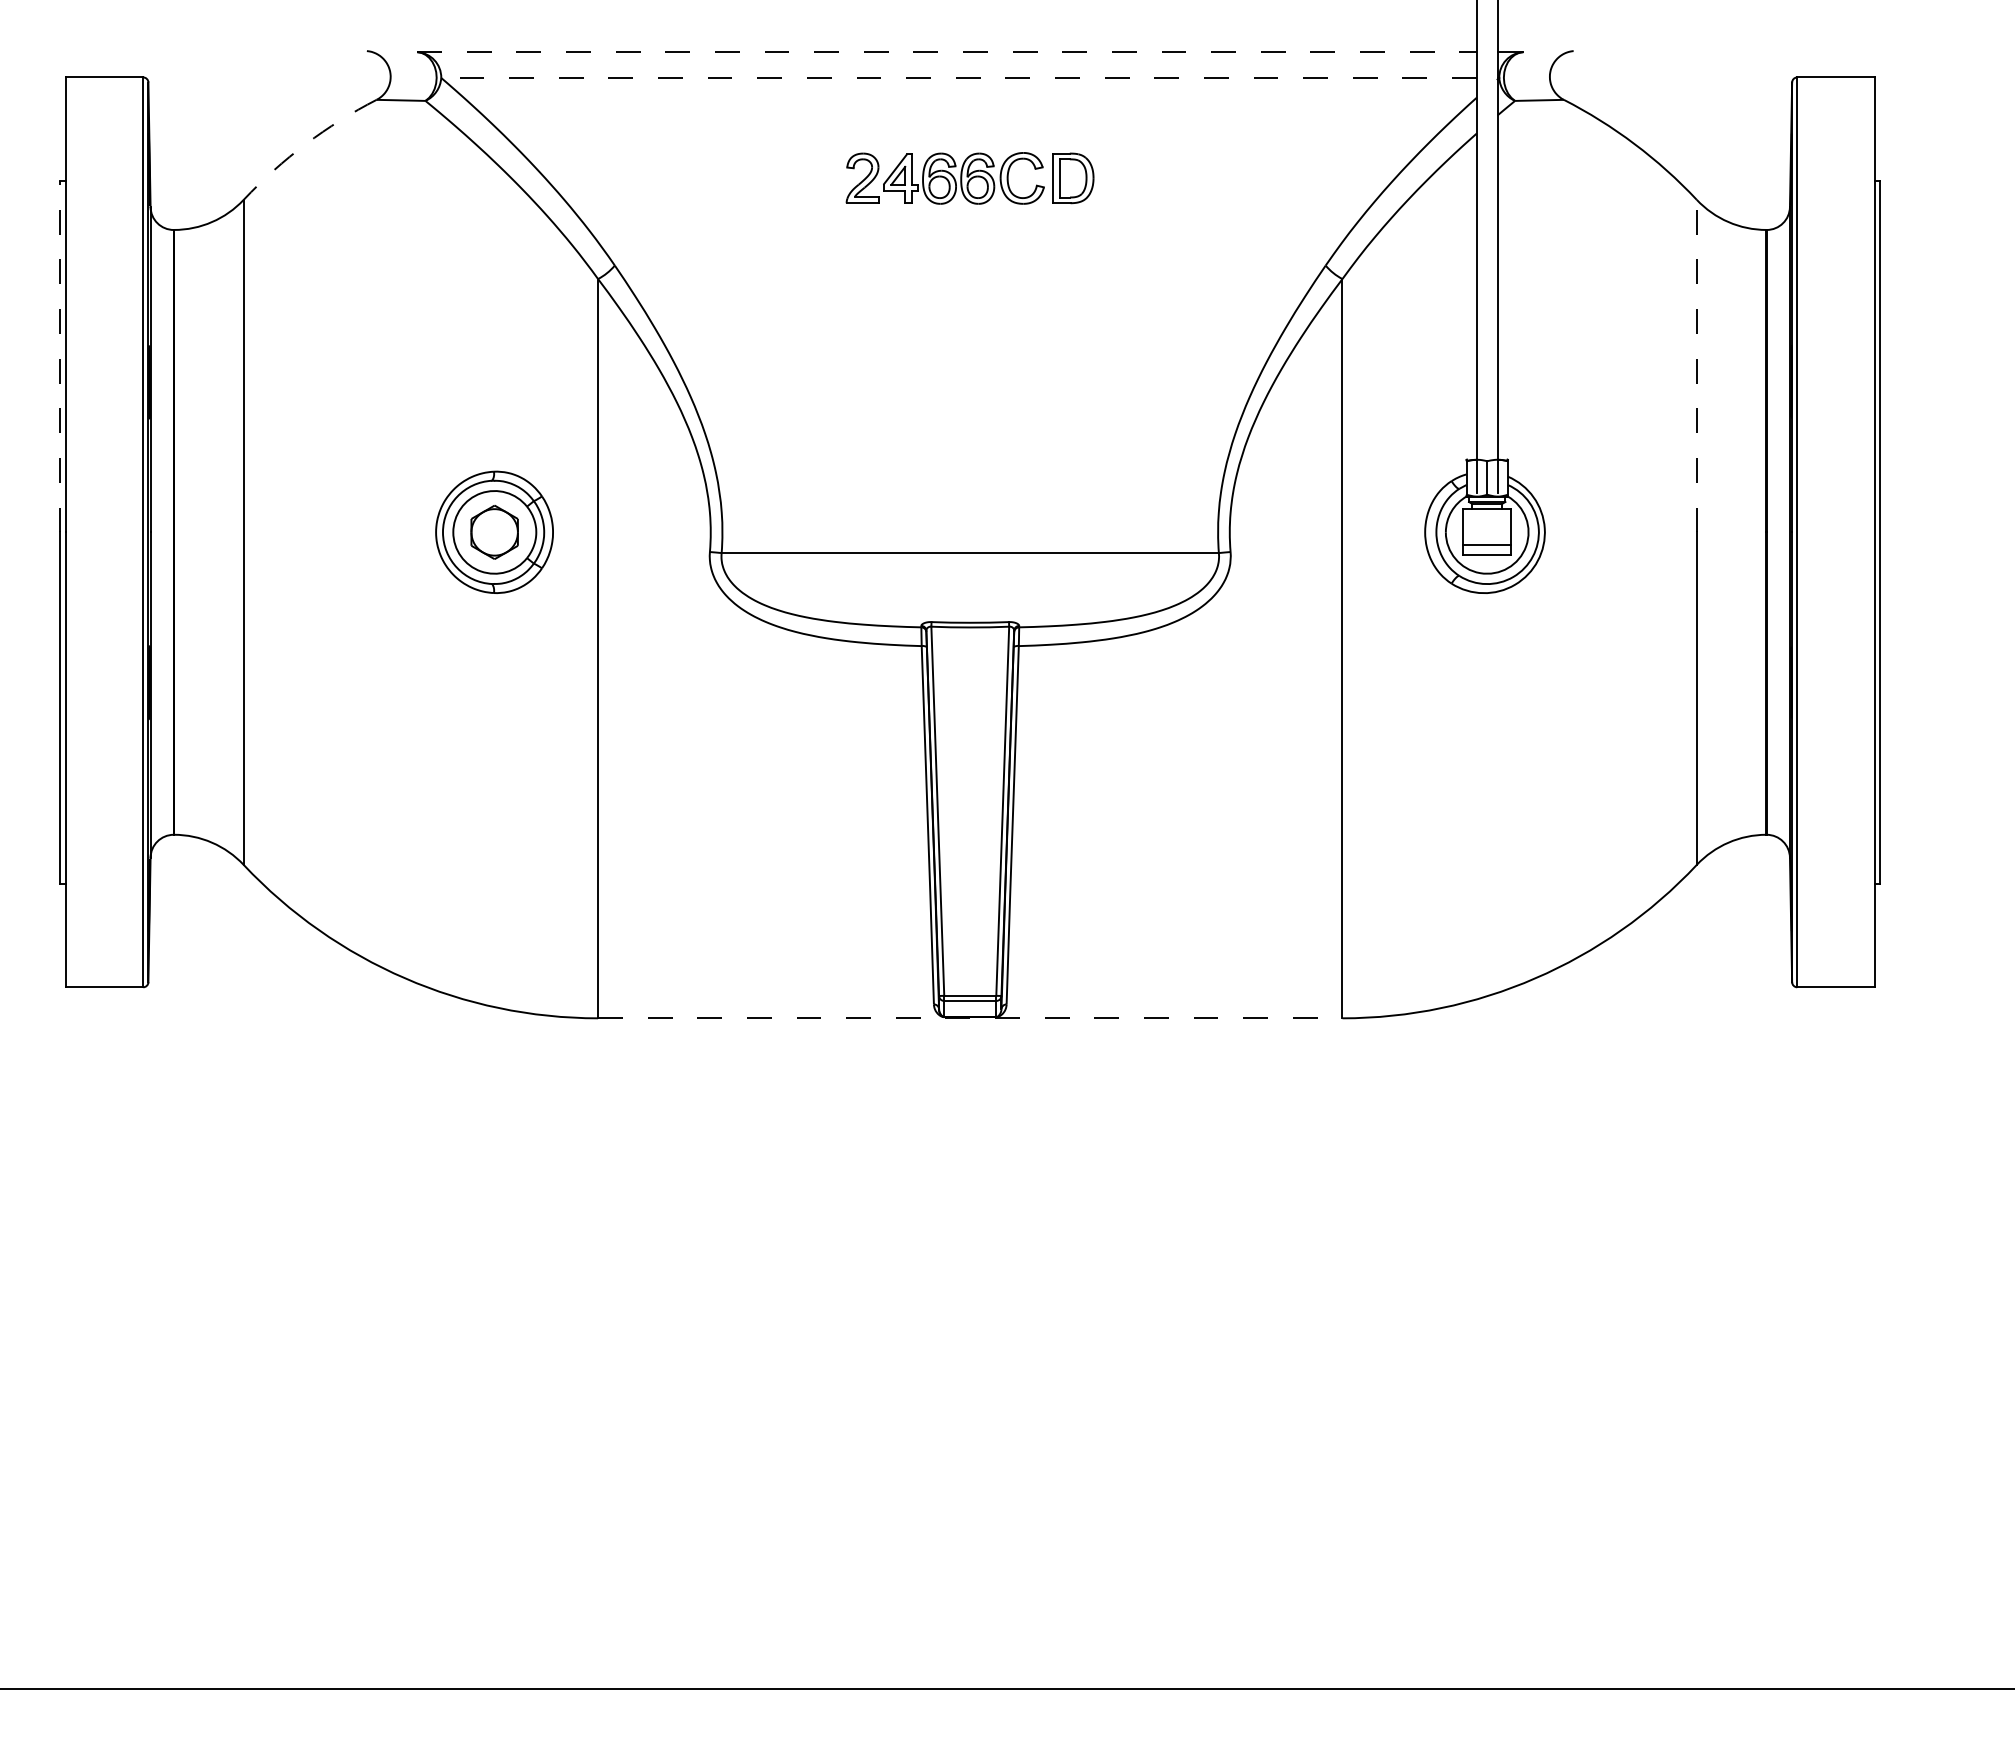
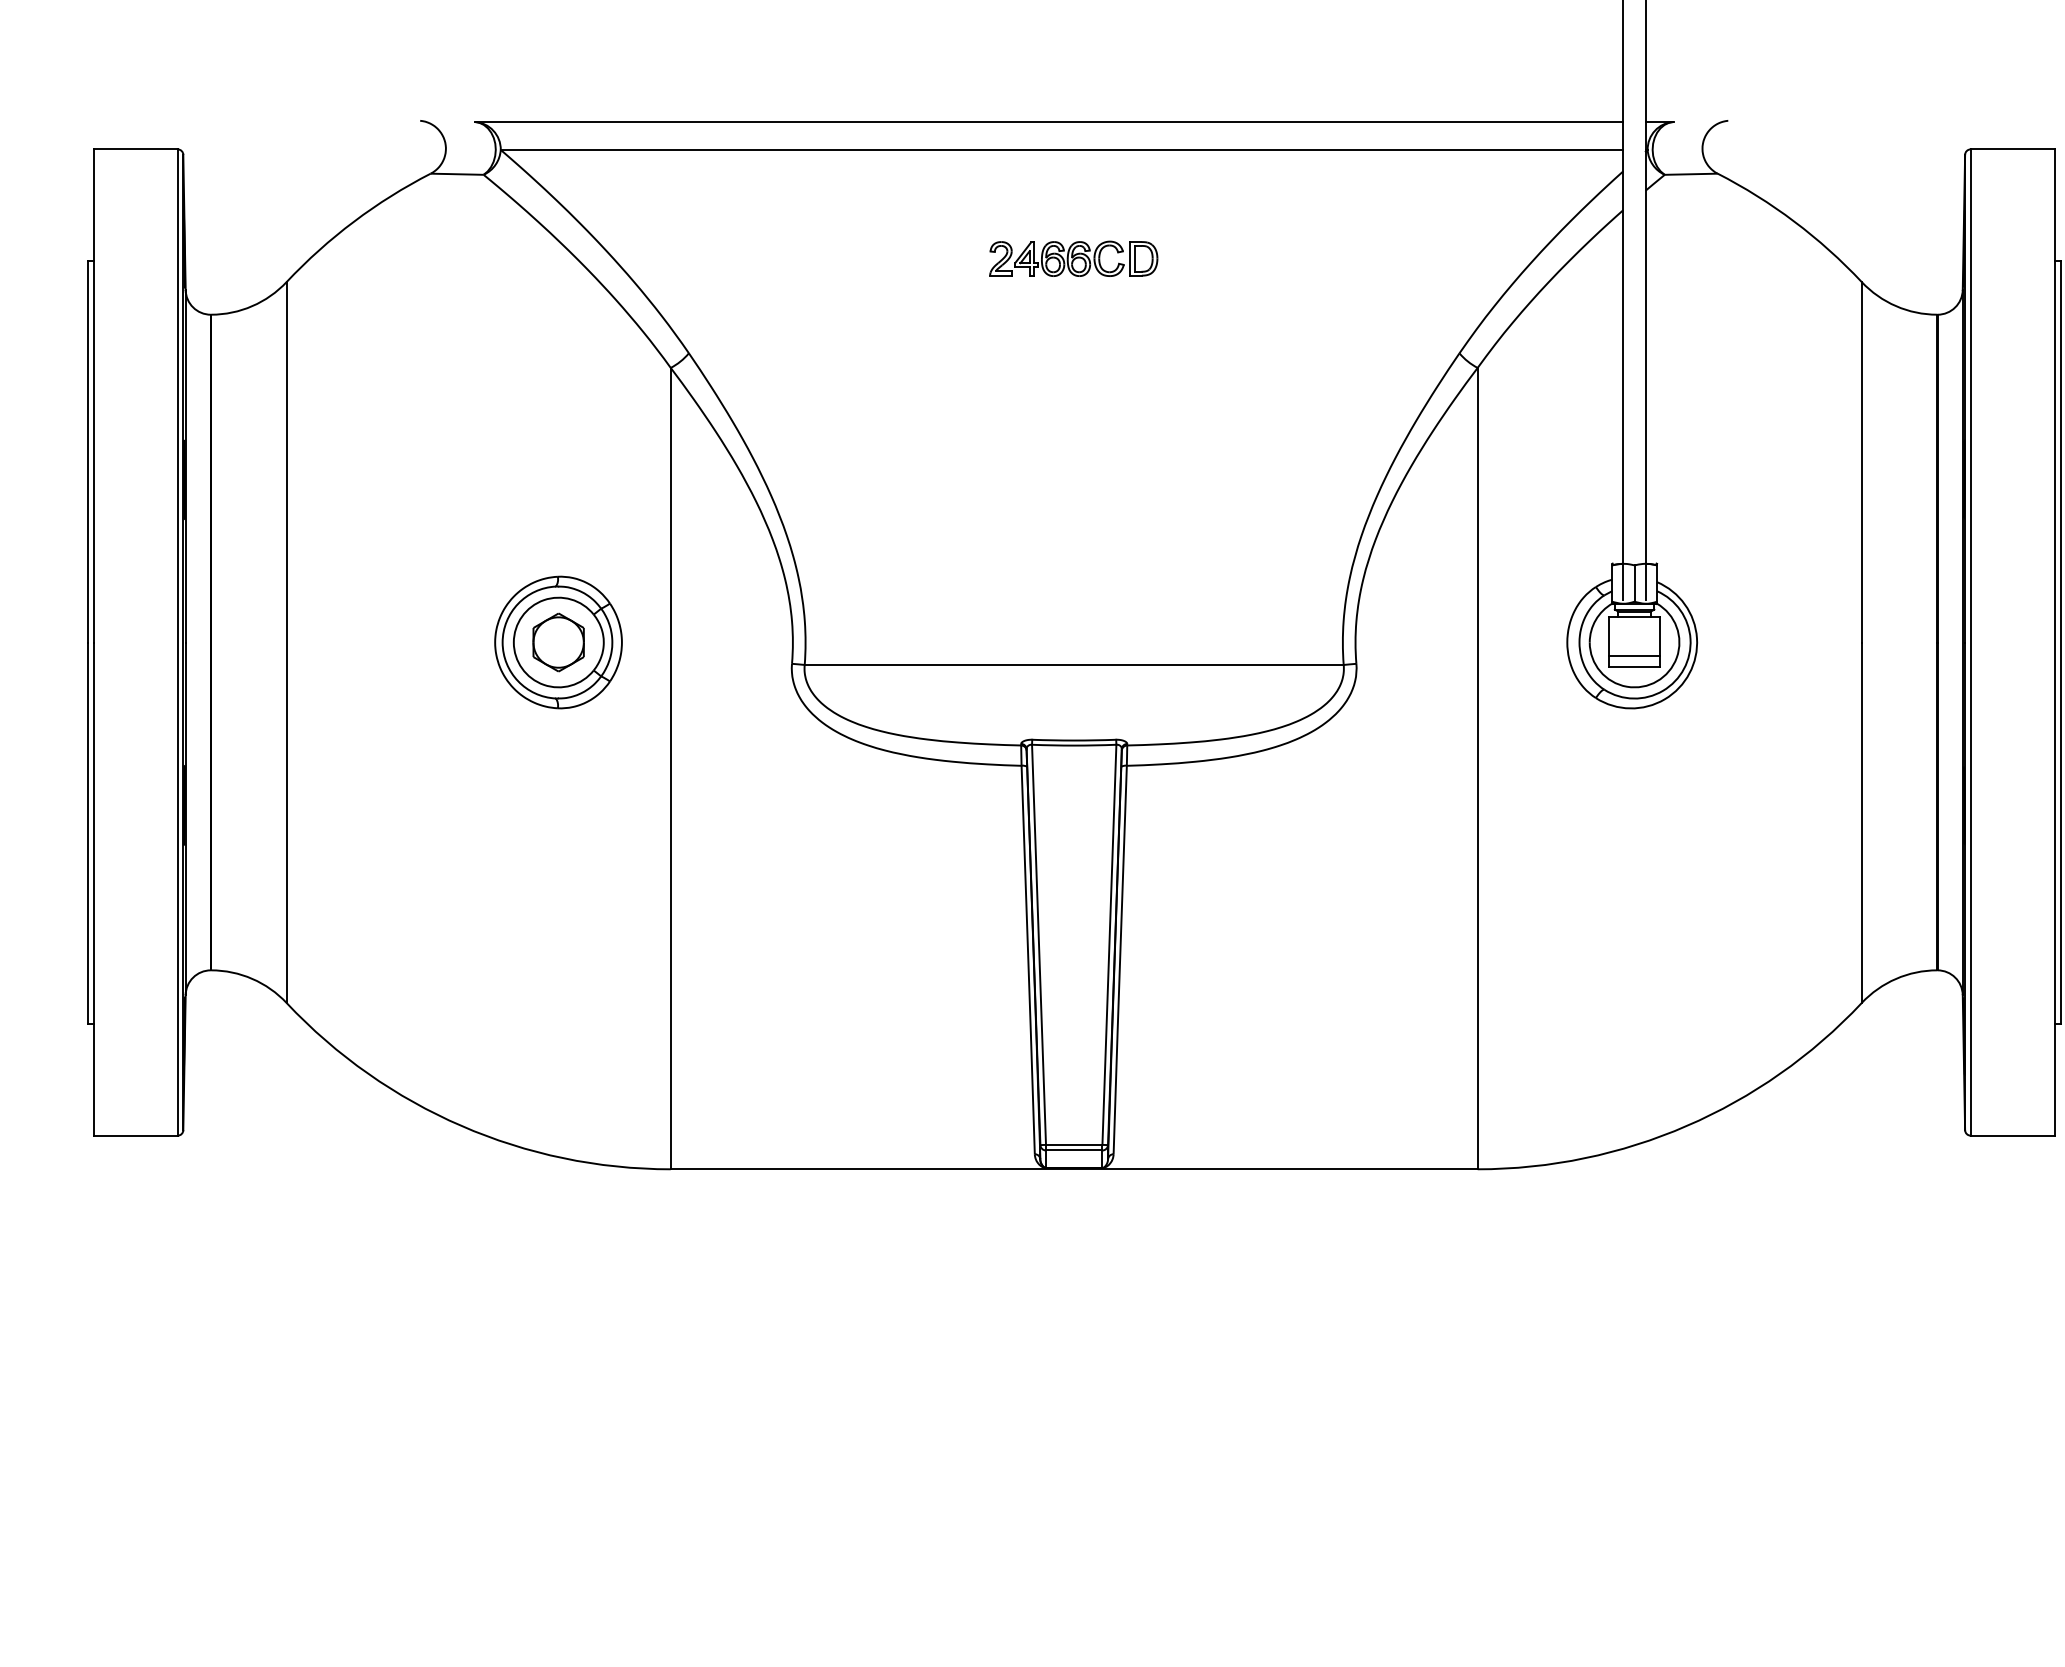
line: (947, 52) -> (1049, 122), dashed -> solid
line: (959, 77) -> (1062, 149), dashed -> solid
arc: (305, 144) -> (353, 222), dashed -> solid
part: (969, 178) -> (1073, 258), size x0.62
line: (60, 356) -> (88, 451), dashed -> solid
line: (1696, 365) -> (1861, 461), dashed -> solid
line: (970, 1018) -> (1074, 1169), dashed -> solid

